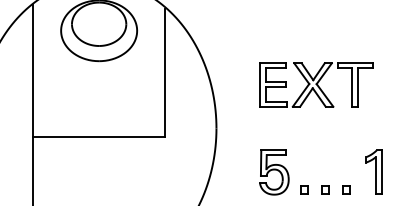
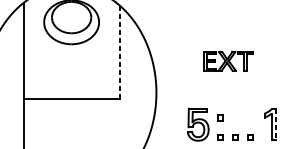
line: (165, 72) -> (119, 52), solid -> dashed
part: (316, 84) -> (228, 61), size x0.6
part: (304, 162) -> (220, 117), added
line: (381, 172) -> (275, 124), solid -> dashed

